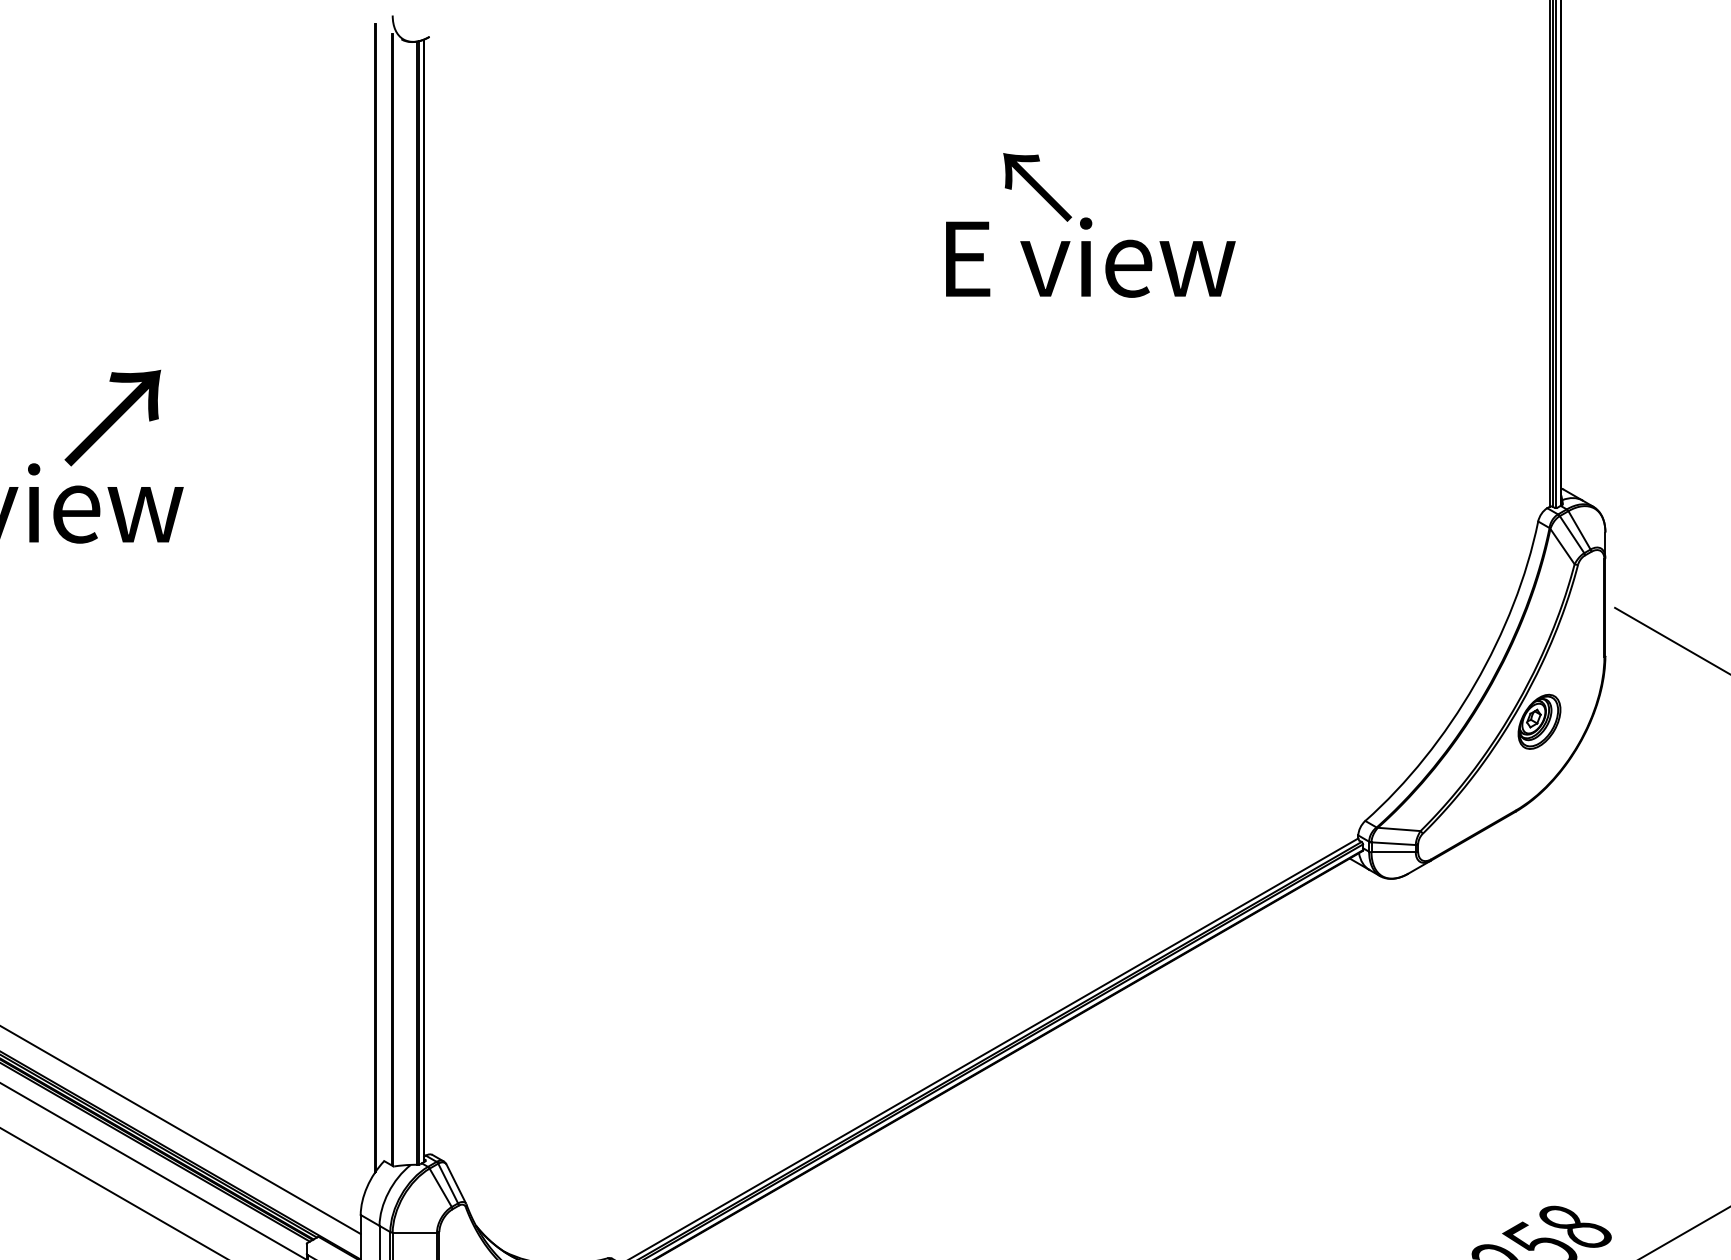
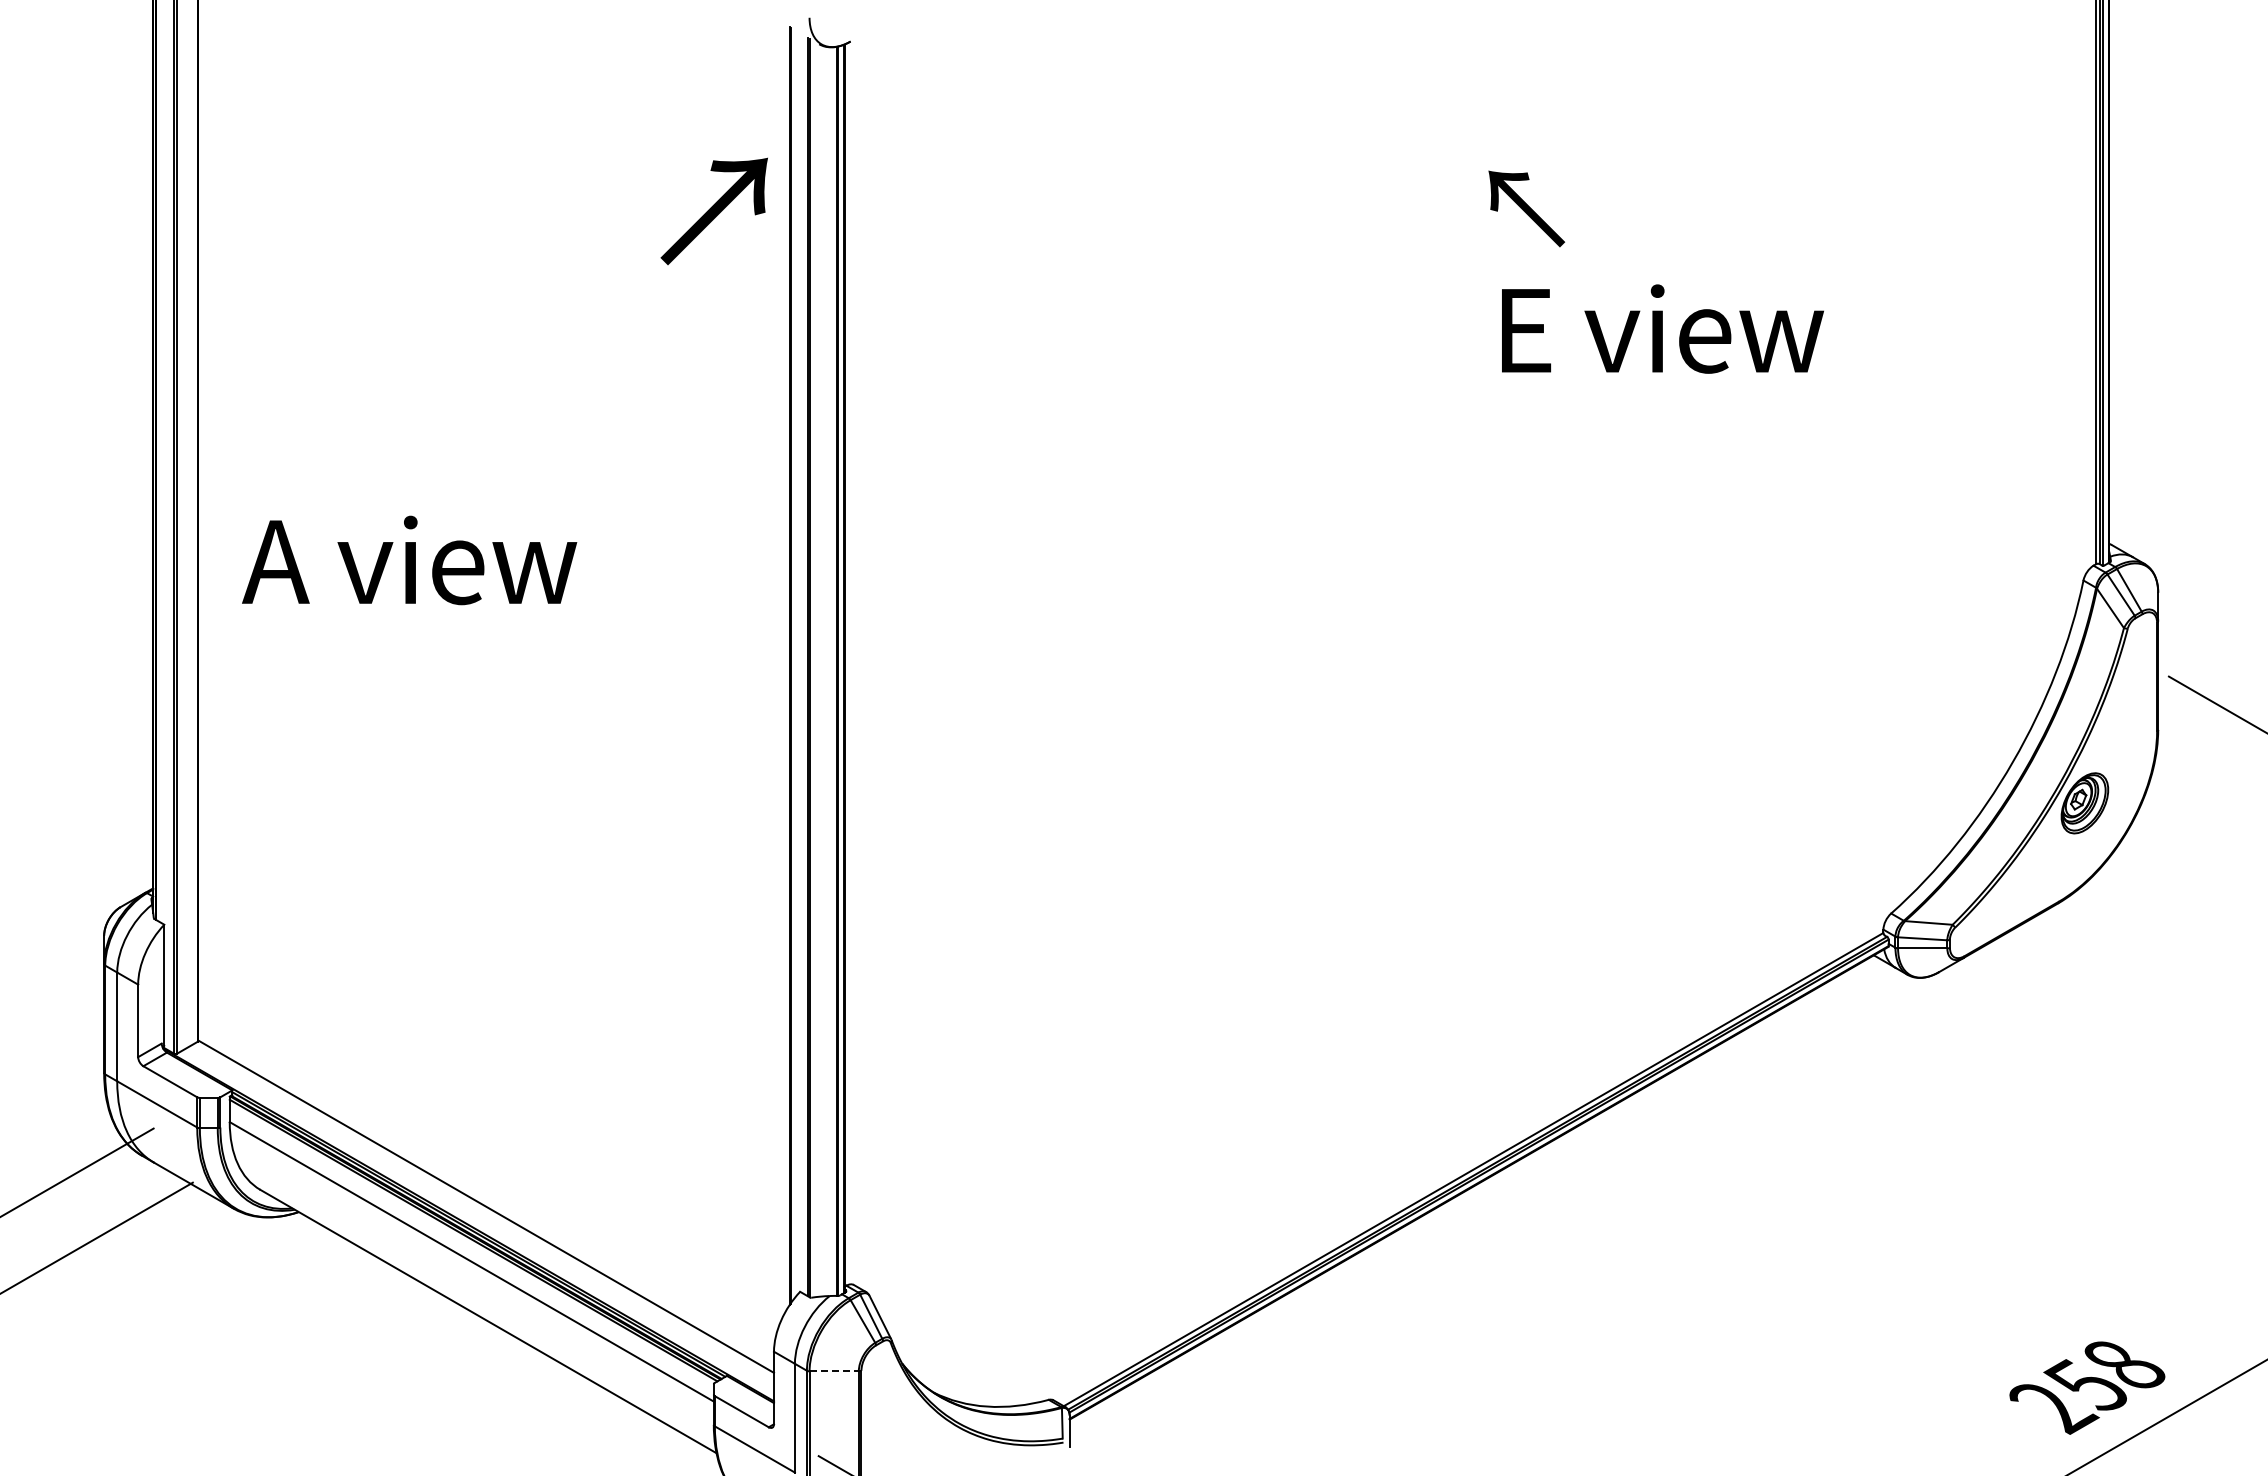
text: (1090, 257) -> (1662, 328), moved
text: (112, 418) -> (713, 211), moved
line: (415, 1232) -> (834, 1371), solid -> dashed

